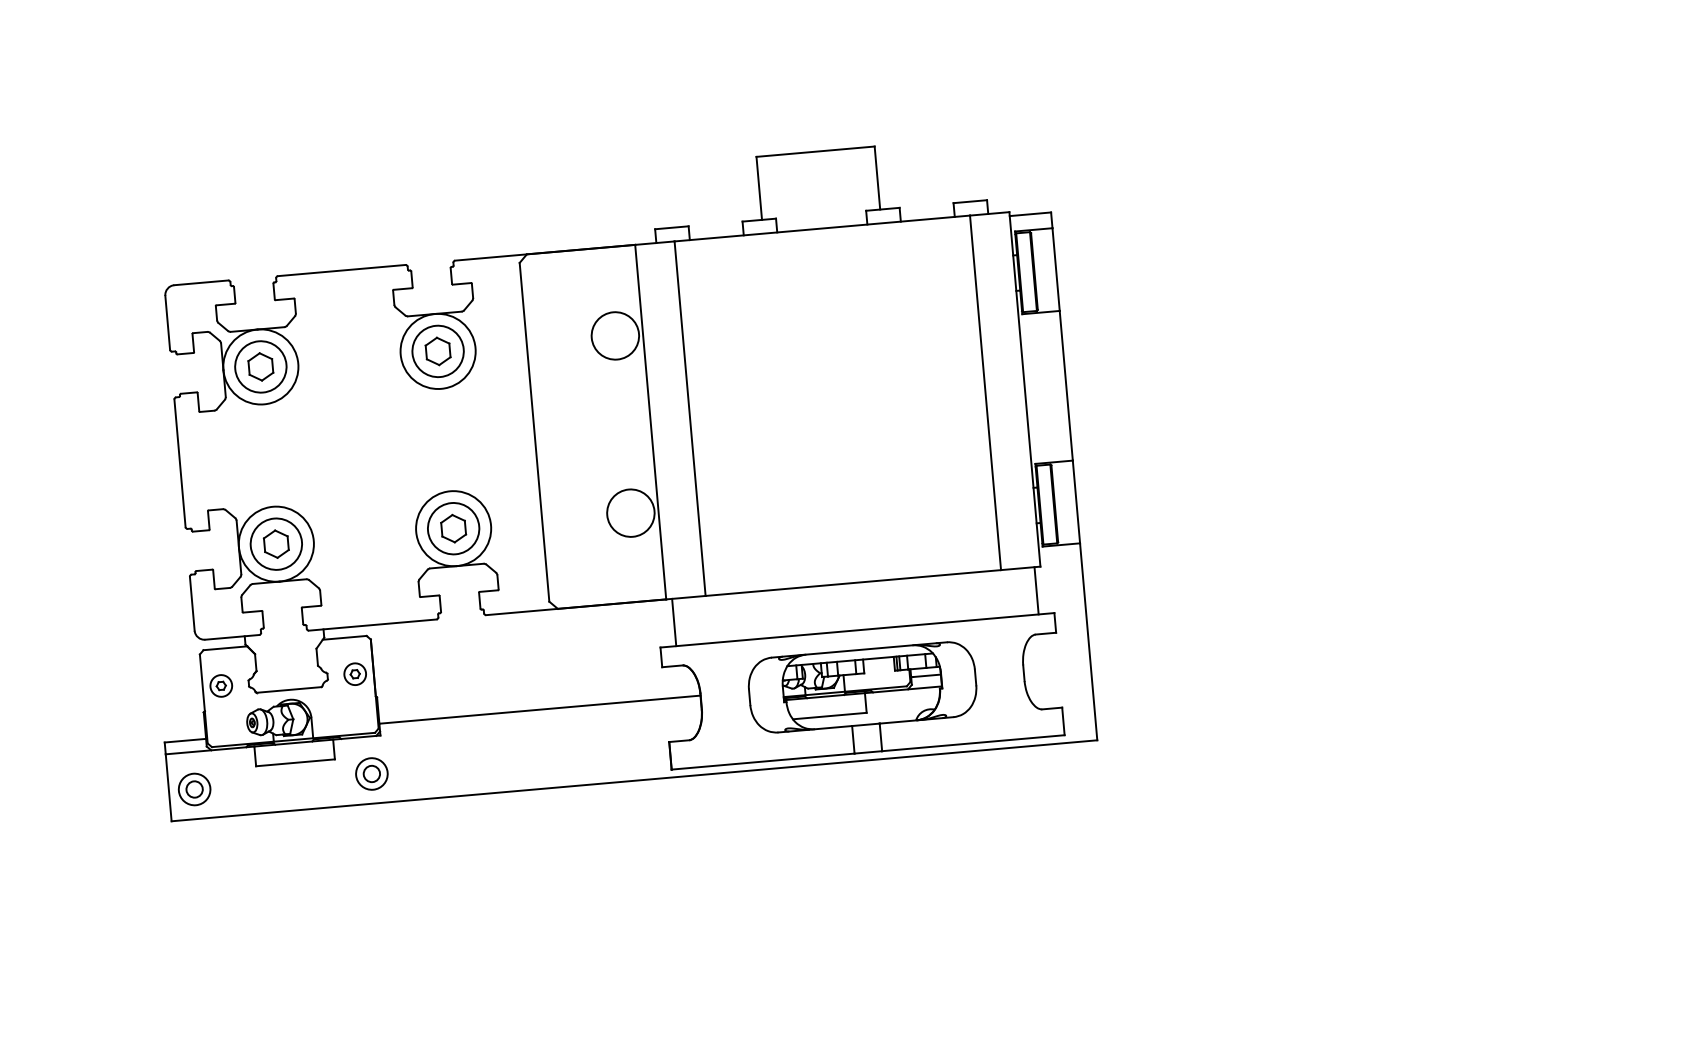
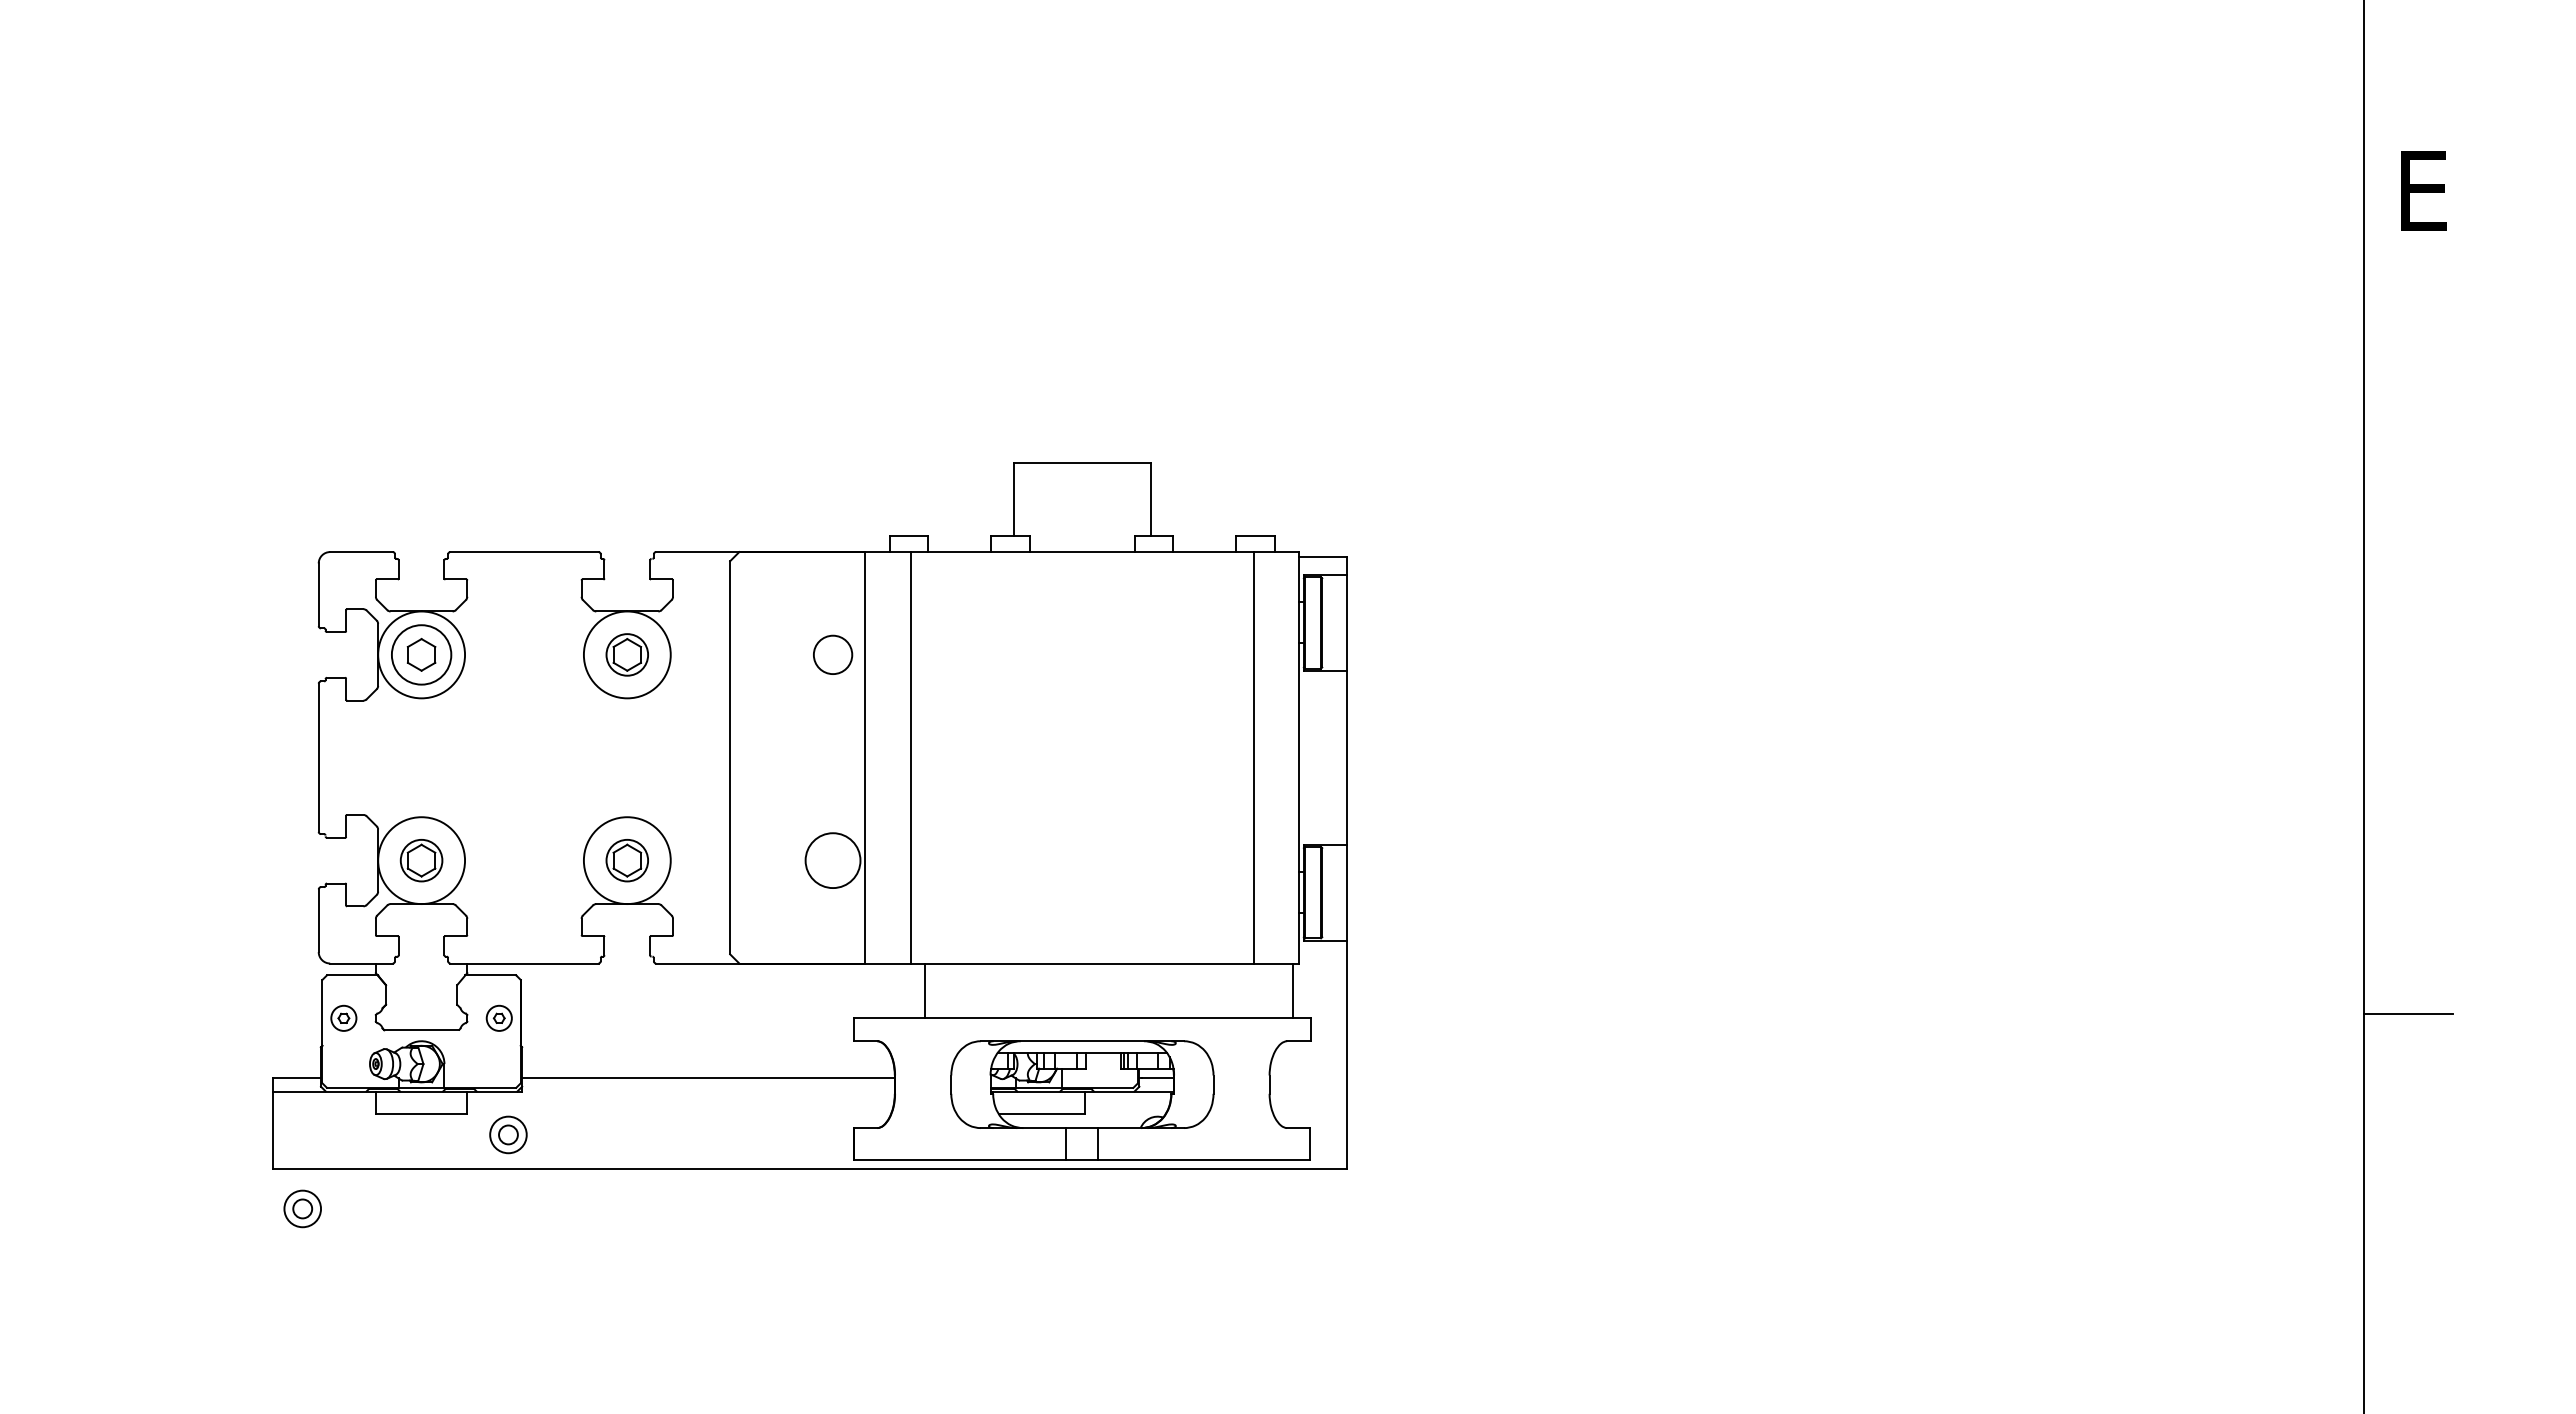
circle: (614, 335) -> (832, 654), size x0.7
circle: (438, 351) -> (627, 654), size x0.7
circle: (453, 528) -> (627, 860), size x0.7
circle: (276, 544) -> (421, 860), size x0.7
line: (673, 622) -> (924, 990), moved
part: (194, 789) -> (302, 1208), moved

